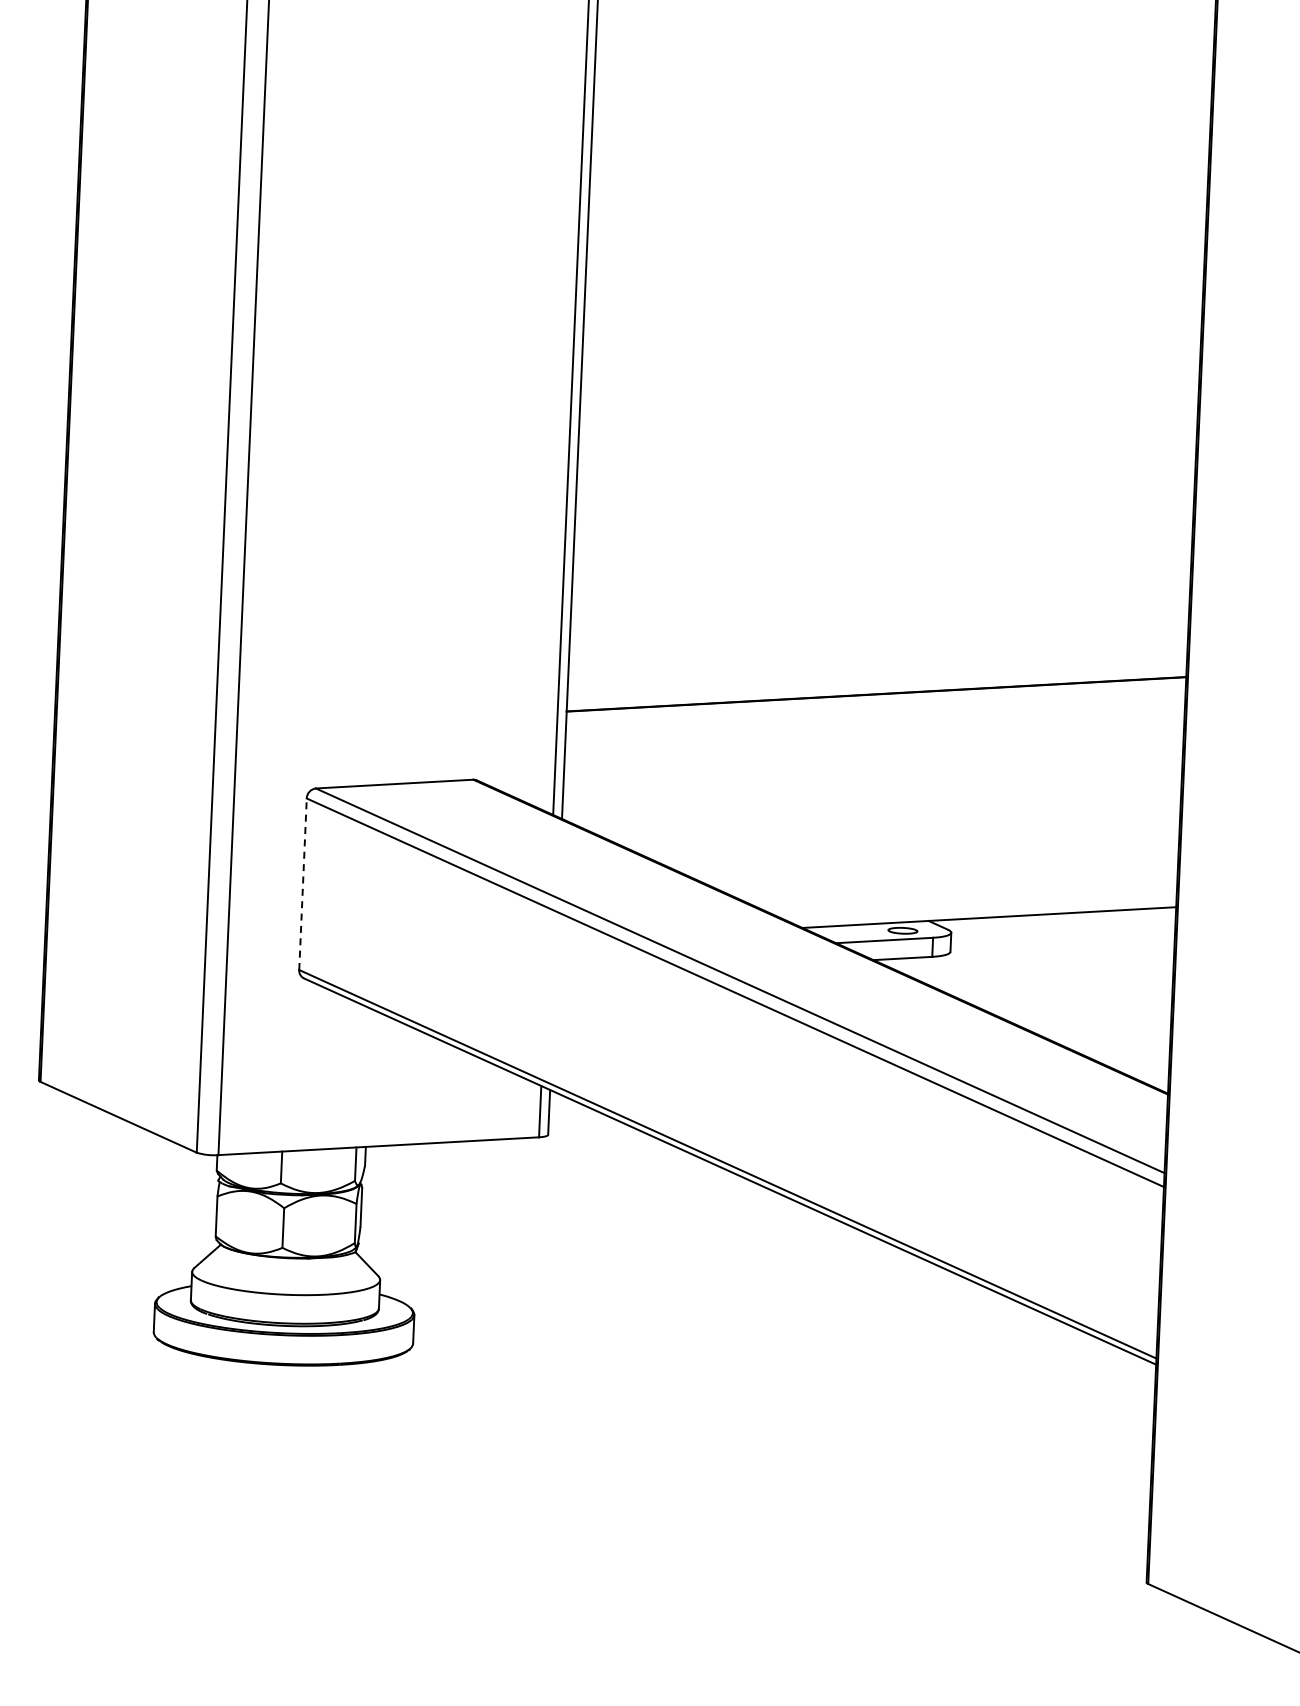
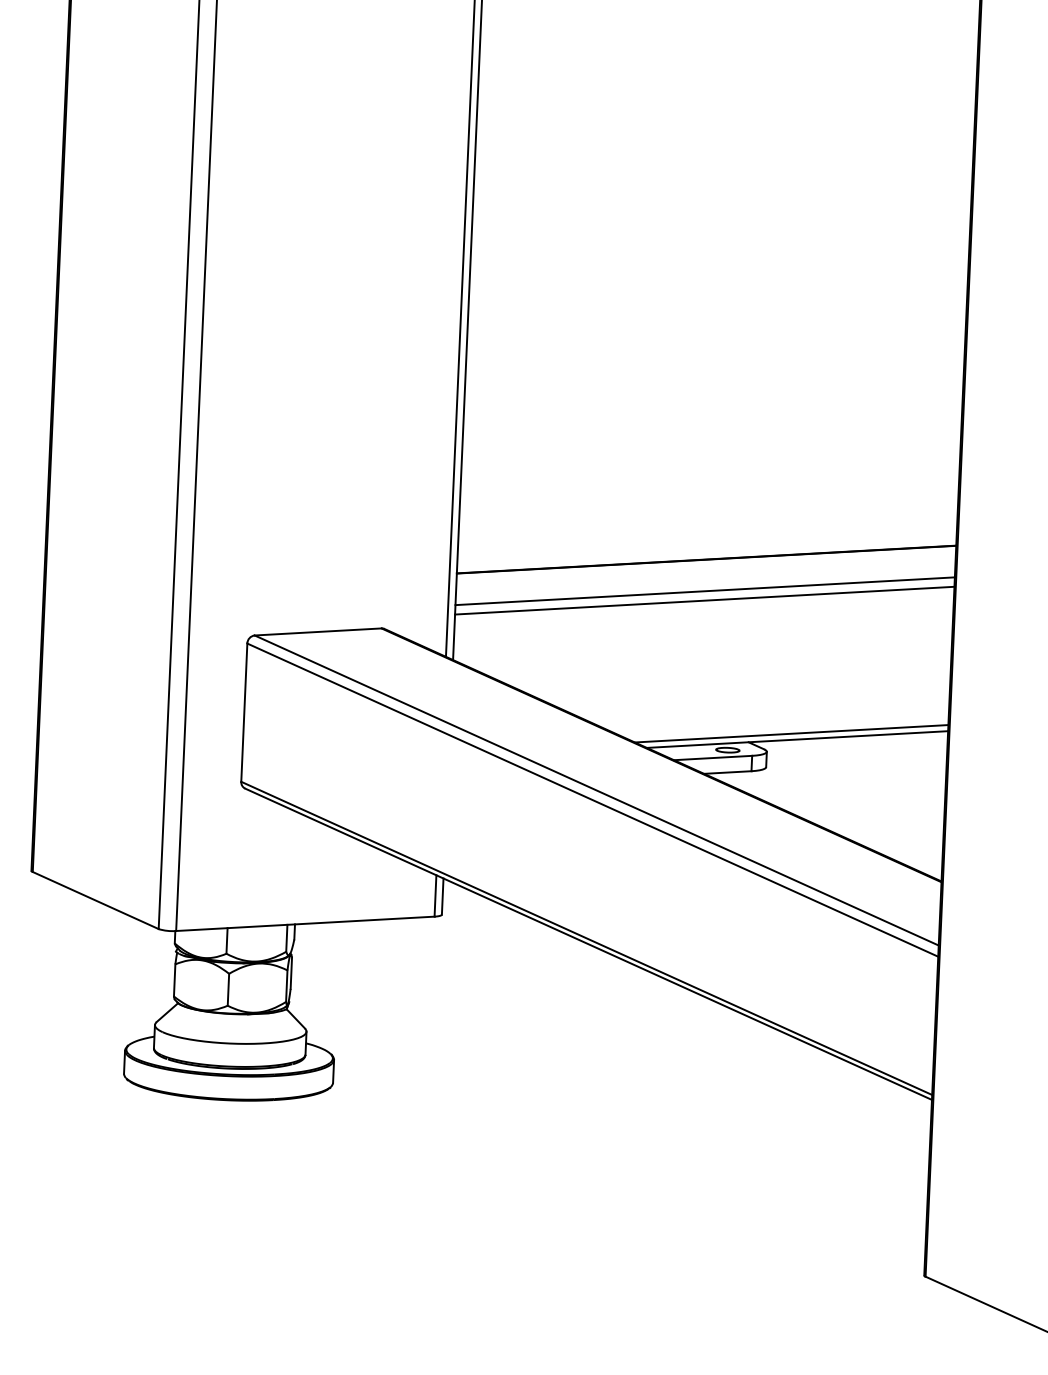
line: (874, 733) -> (704, 591), added
line: (874, 745) -> (704, 600), added
line: (303, 884) -> (244, 712), dashed -> solid
line: (981, 910) -> (791, 733), added

